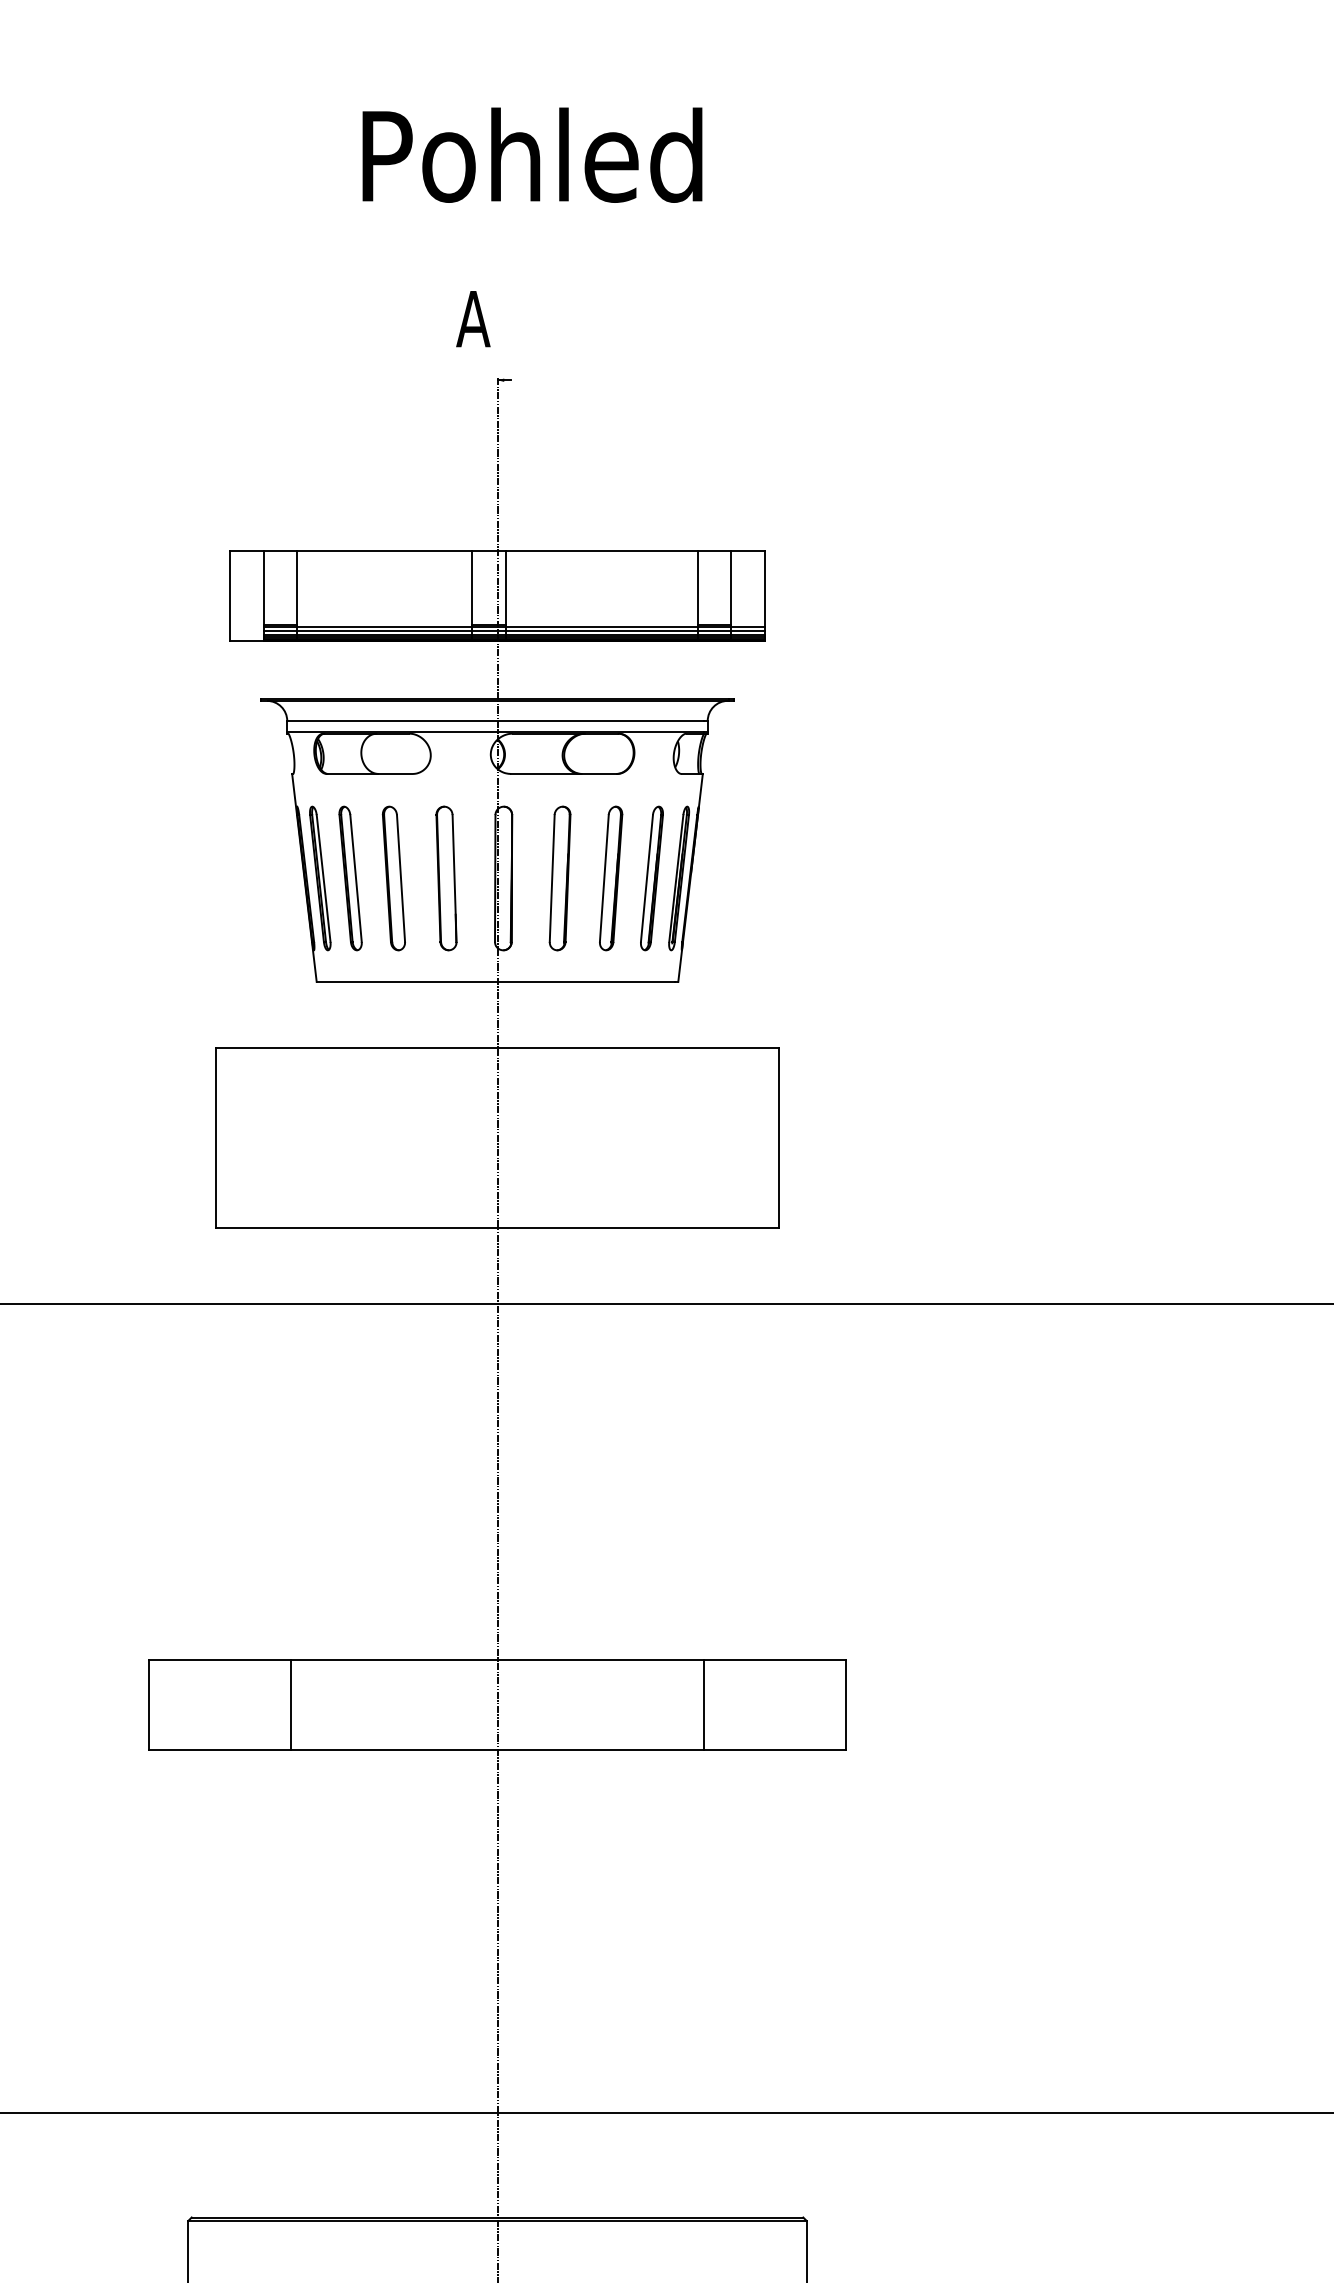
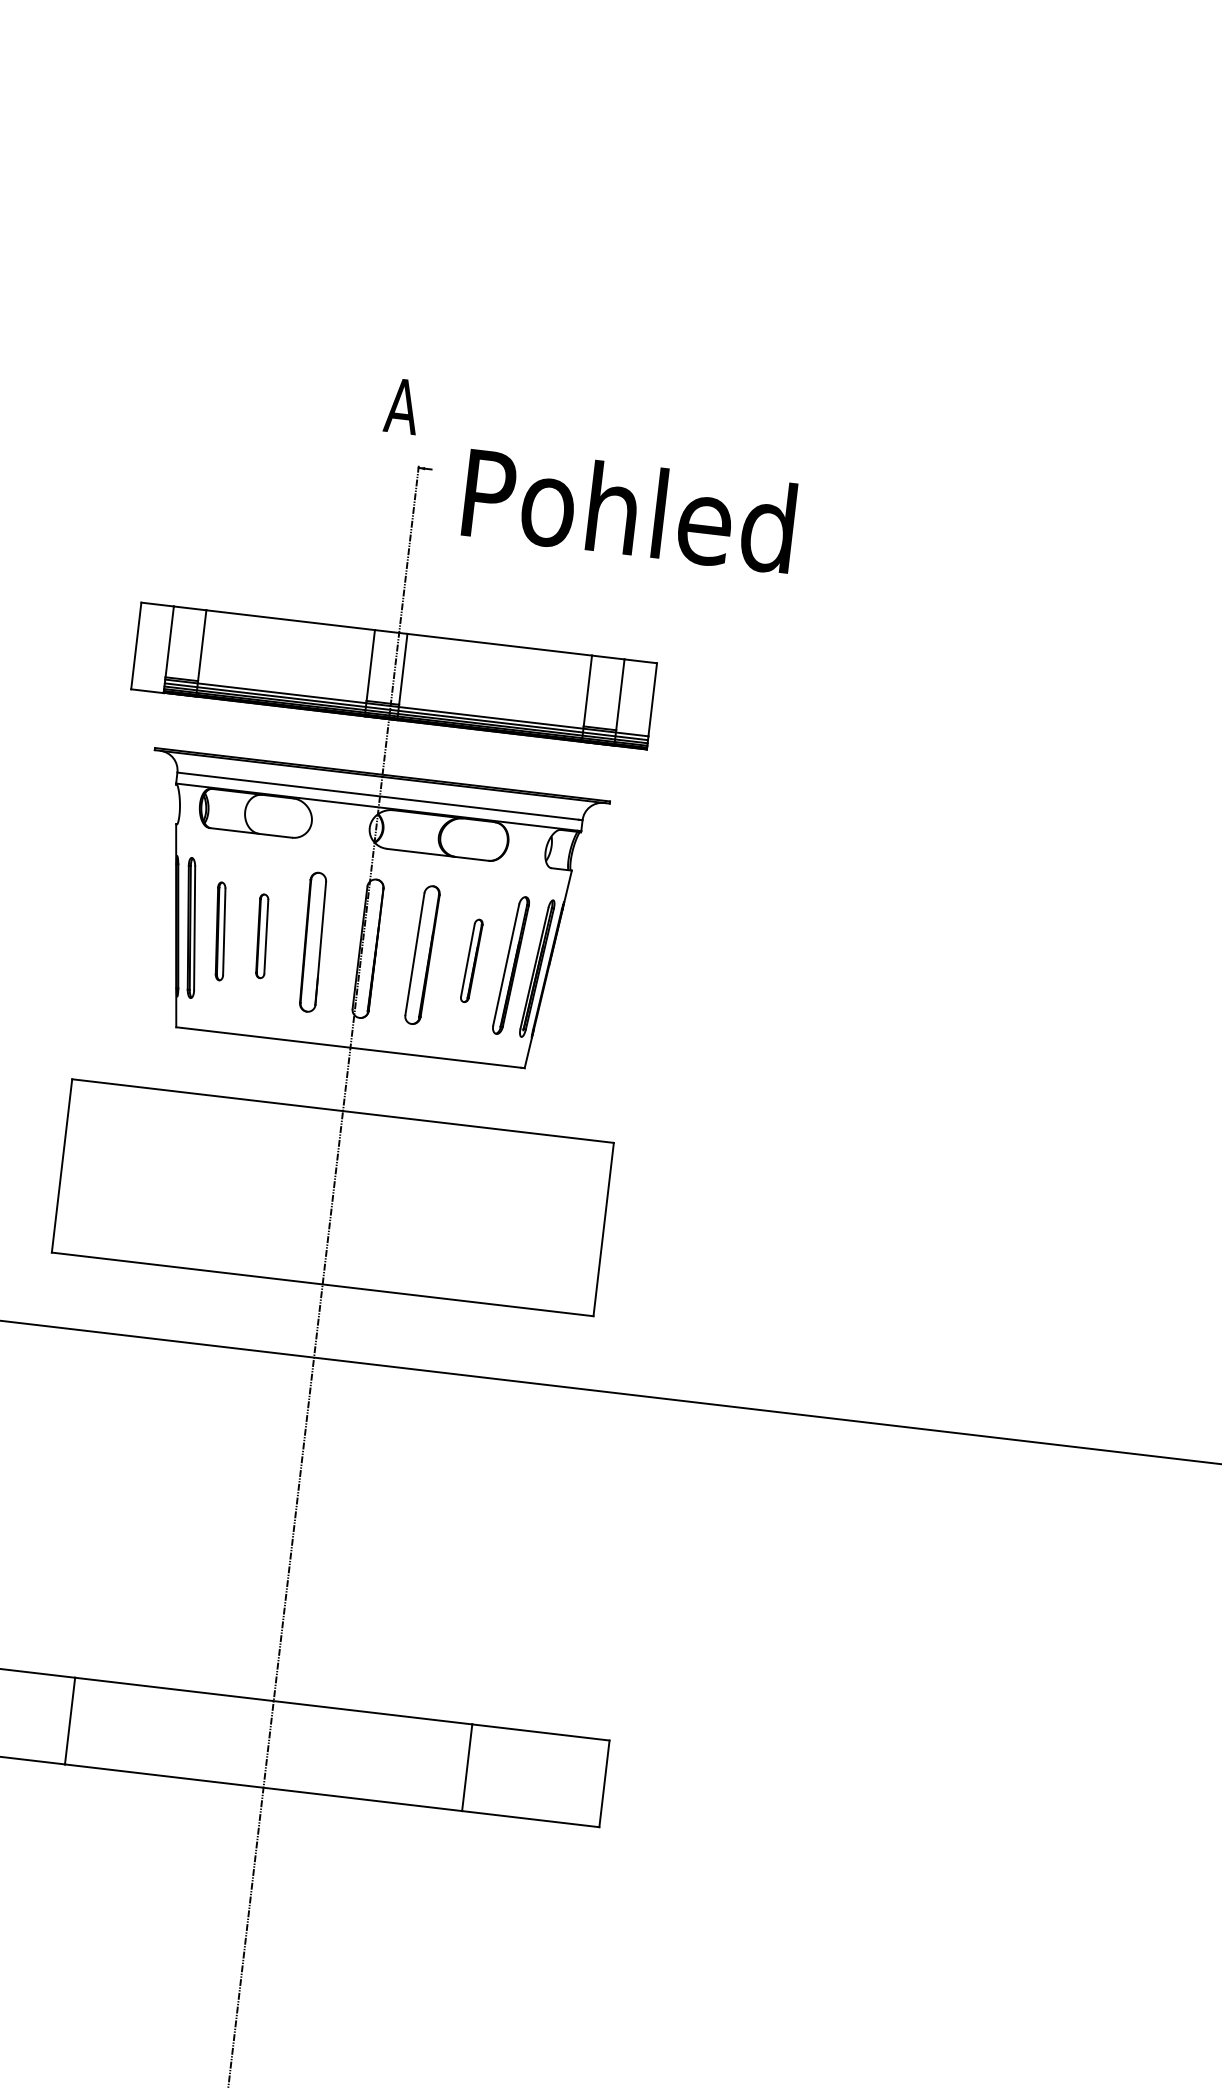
text: (532, 154) -> (629, 509), moved
part: (350, 878) -> (220, 931), size x0.7
part: (393, 878) -> (261, 936), size x0.6
part: (611, 878) -> (472, 960), size x0.6

